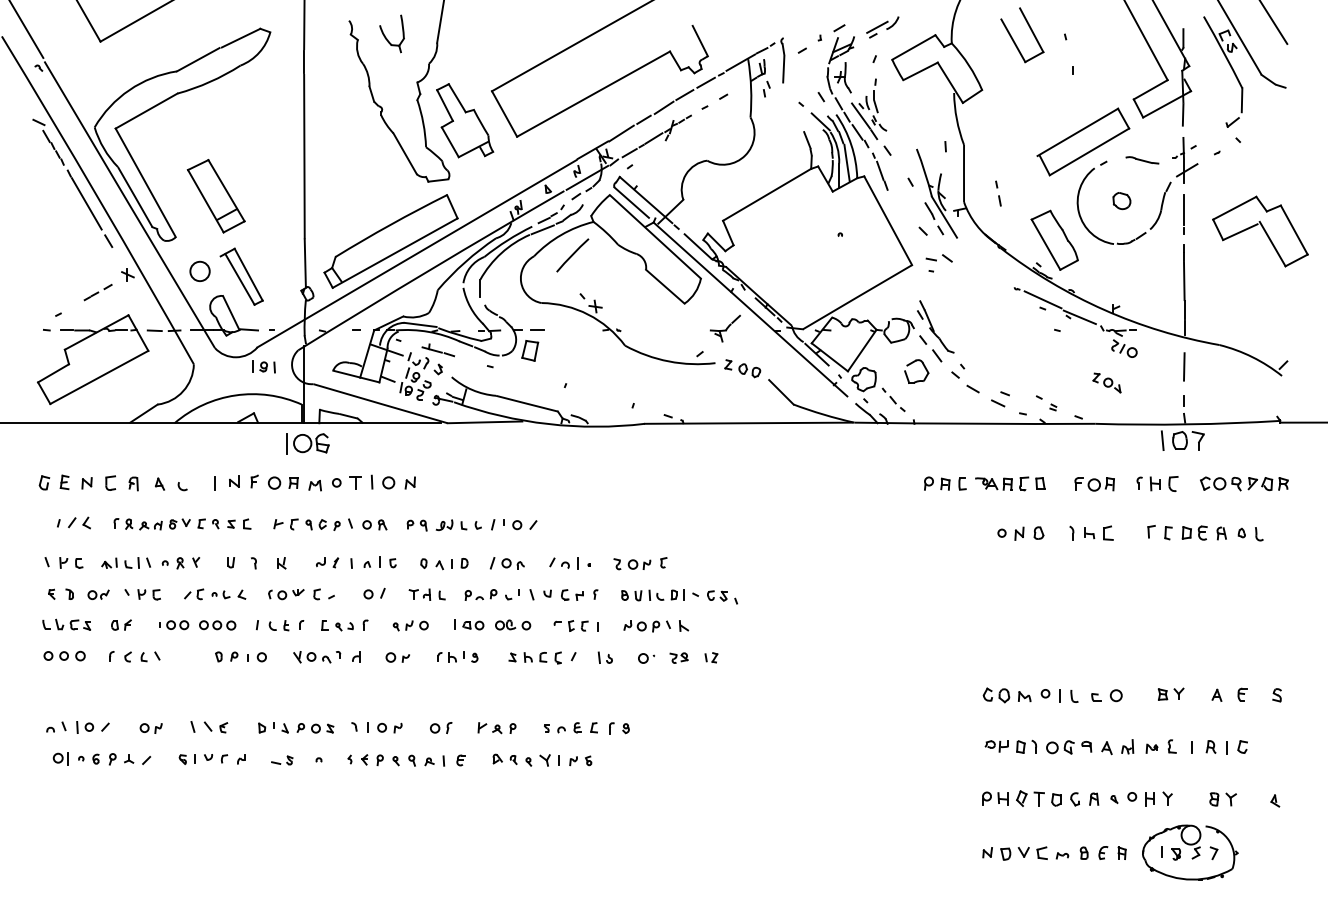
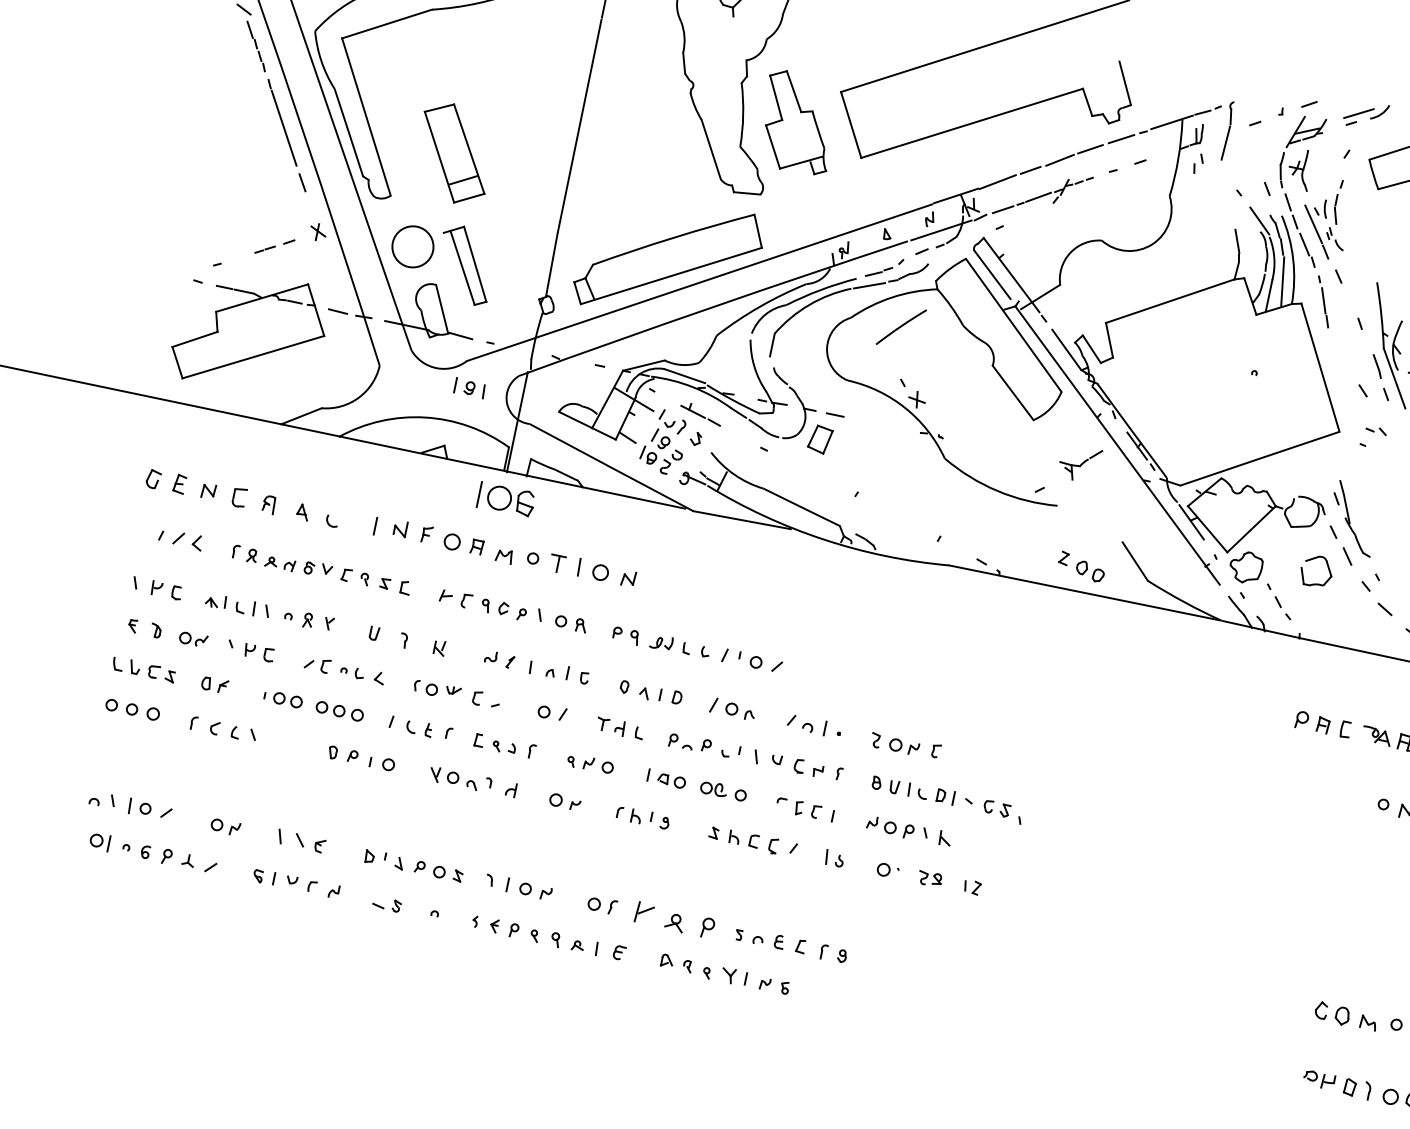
part: (938, 258) -> (1375, 430), size x0.6
circle: (199, 271) -> (412, 246), size x1.6
part: (742, 368) -> (1081, 566), moved
part: (496, 728) -> (673, 920), size x1.6

